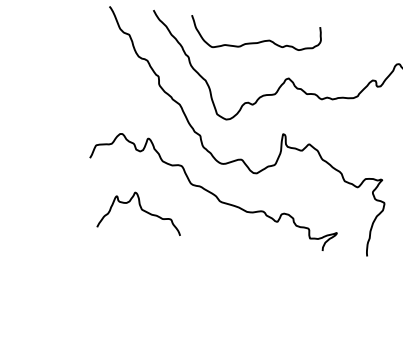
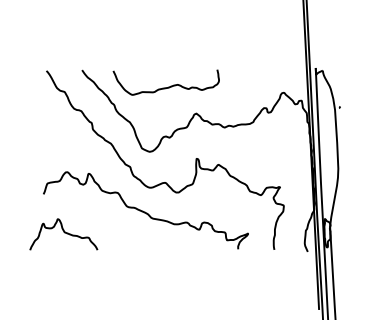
curve: (141, 211) -> (64, 233), moved

